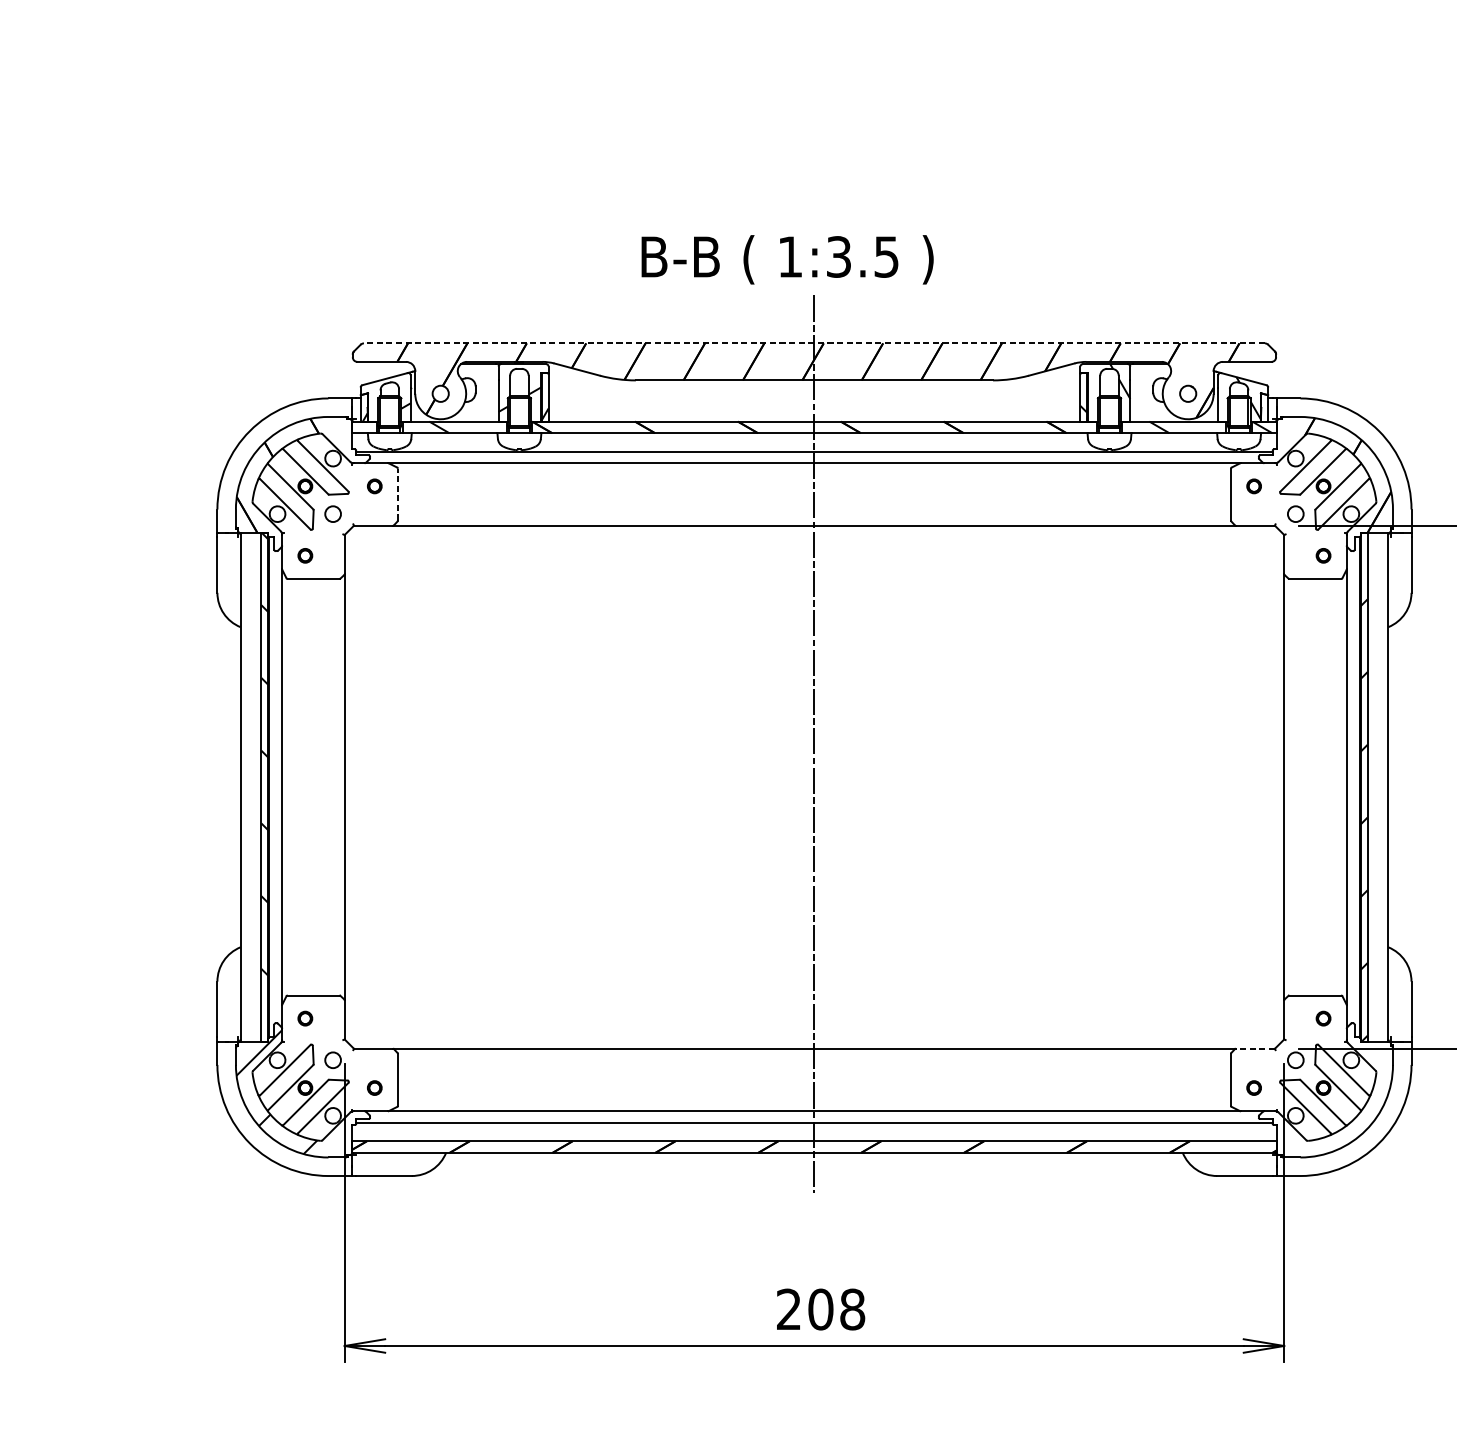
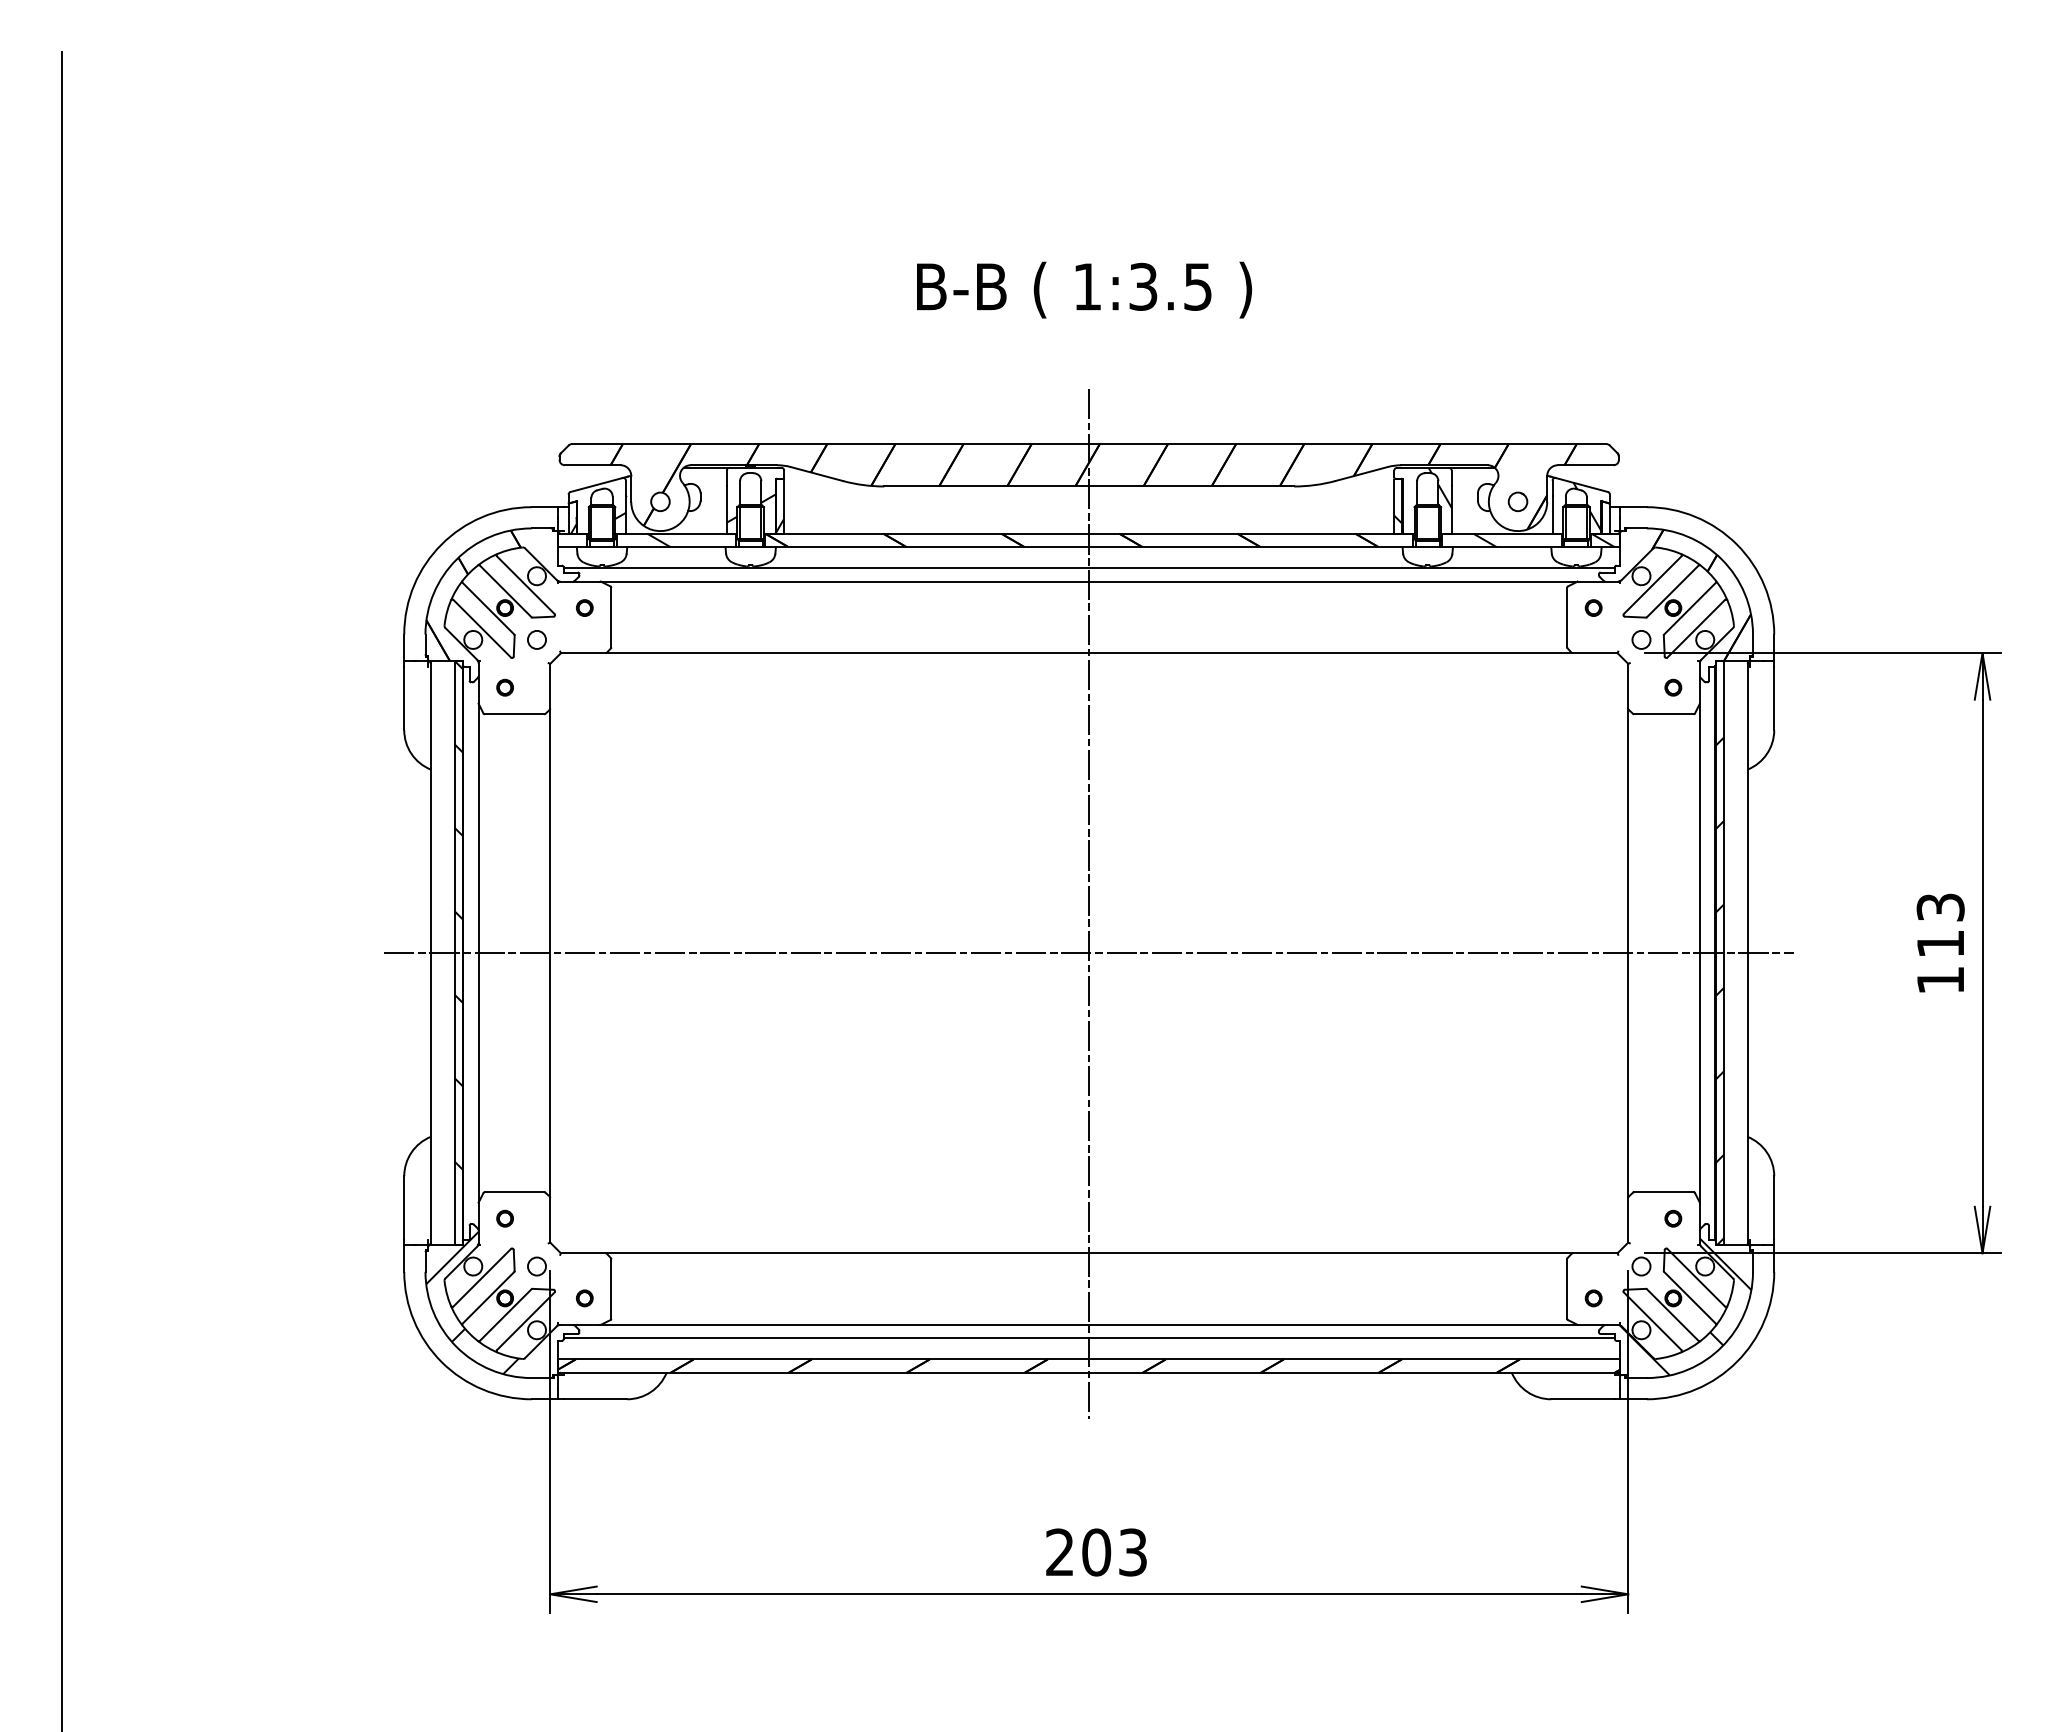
text: (787, 259) -> (1084, 289), moved
line: (814, 343) -> (1089, 444), dashed -> solid
line: (398, 494) -> (611, 617), dashed -> solid
line: (814, 787) -> (1089, 953), added
line: (1254, 1048) -> (1594, 1253), dashed -> solid
hatch: (1334, 1095) -> (1685, 1306), added
text: (852, 1309) -> (1132, 1552), 208 -> 203

